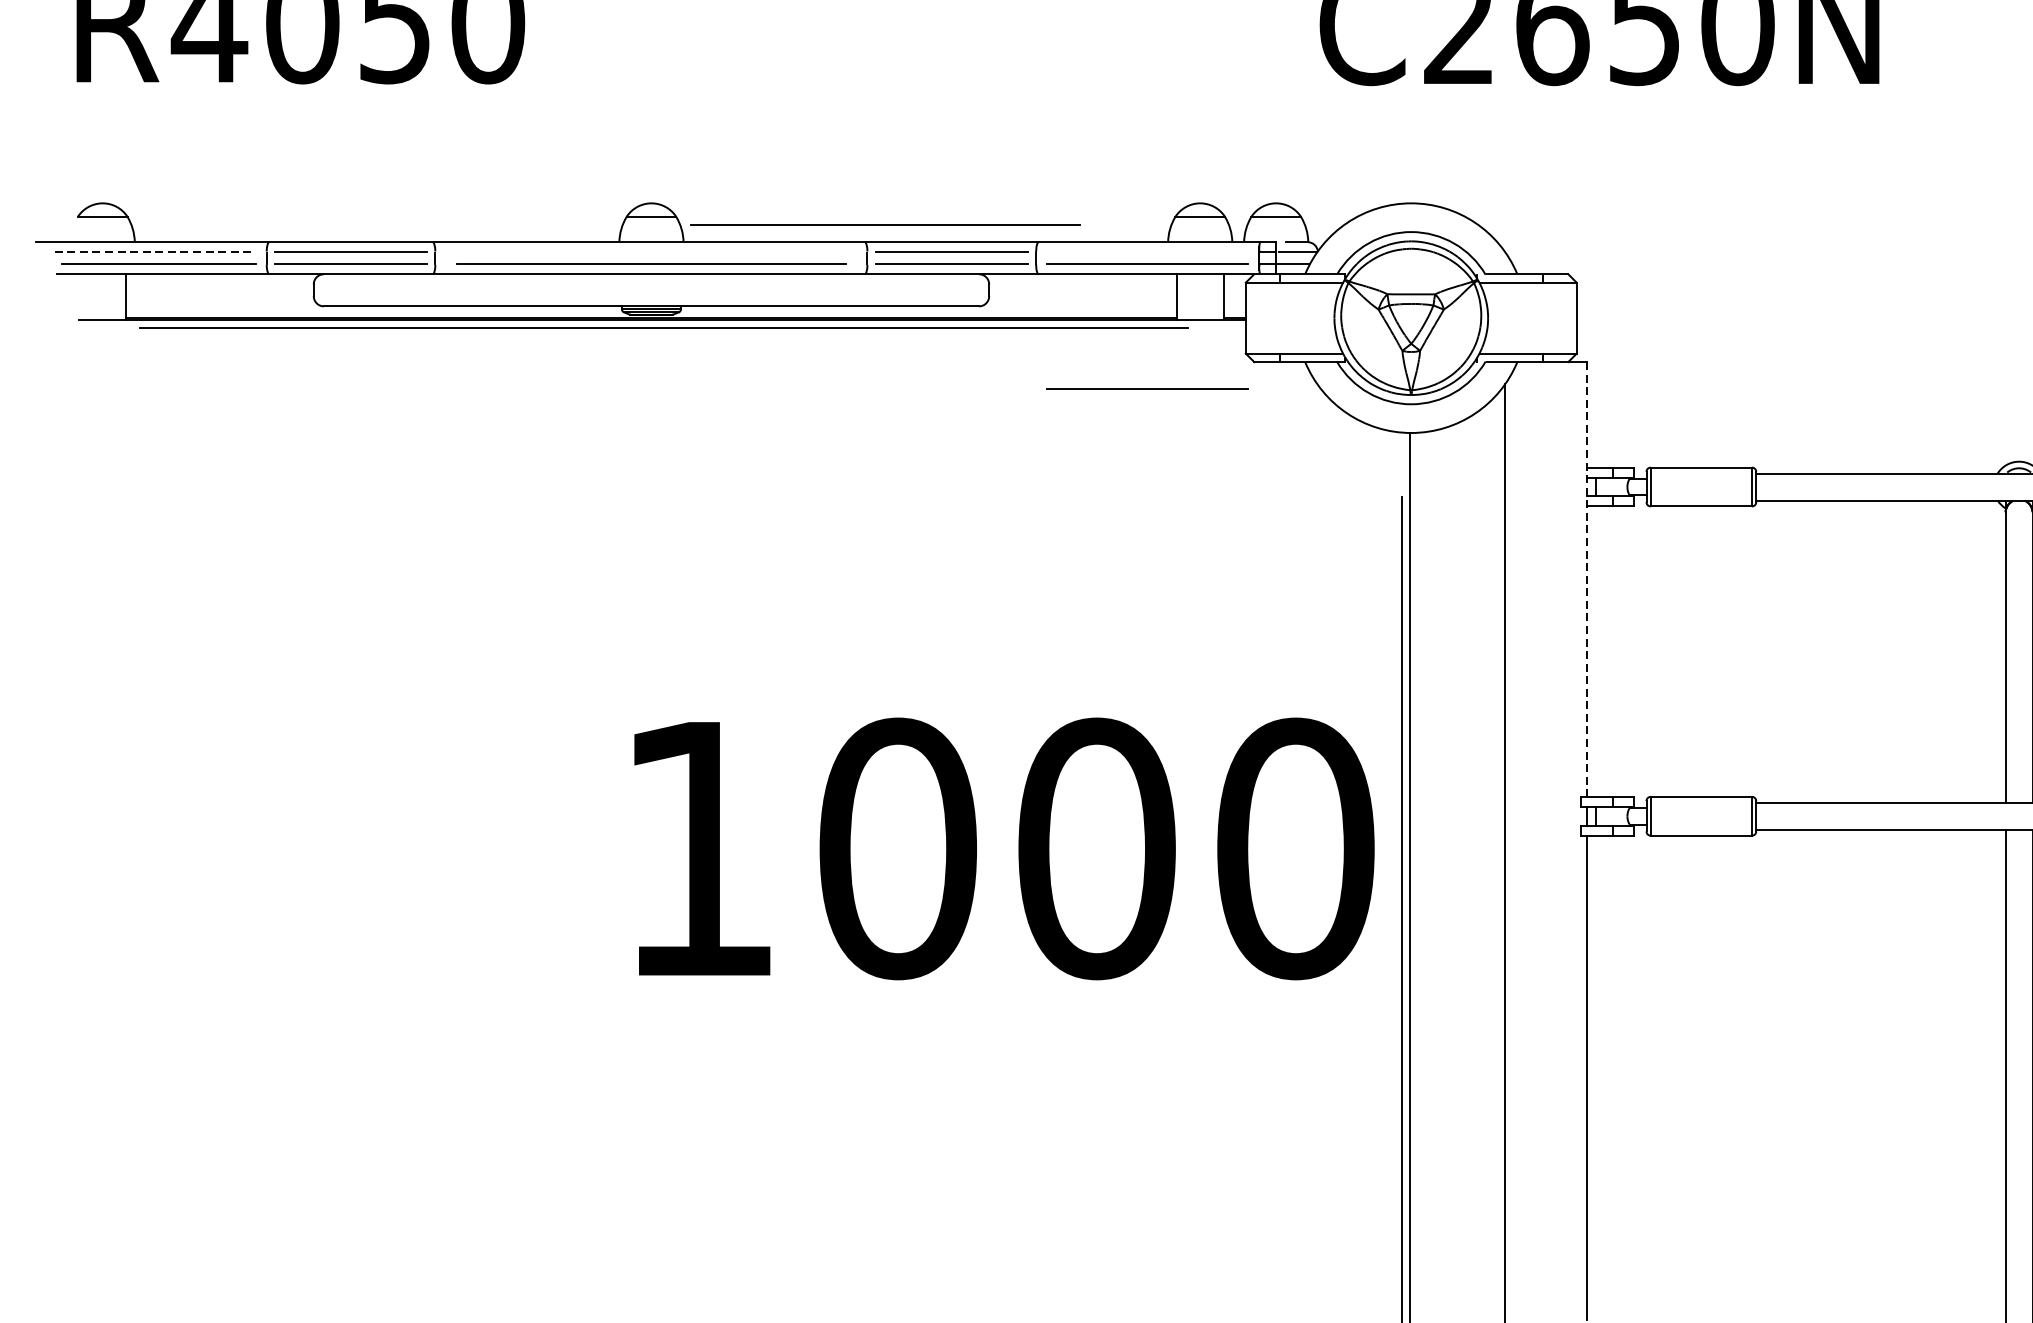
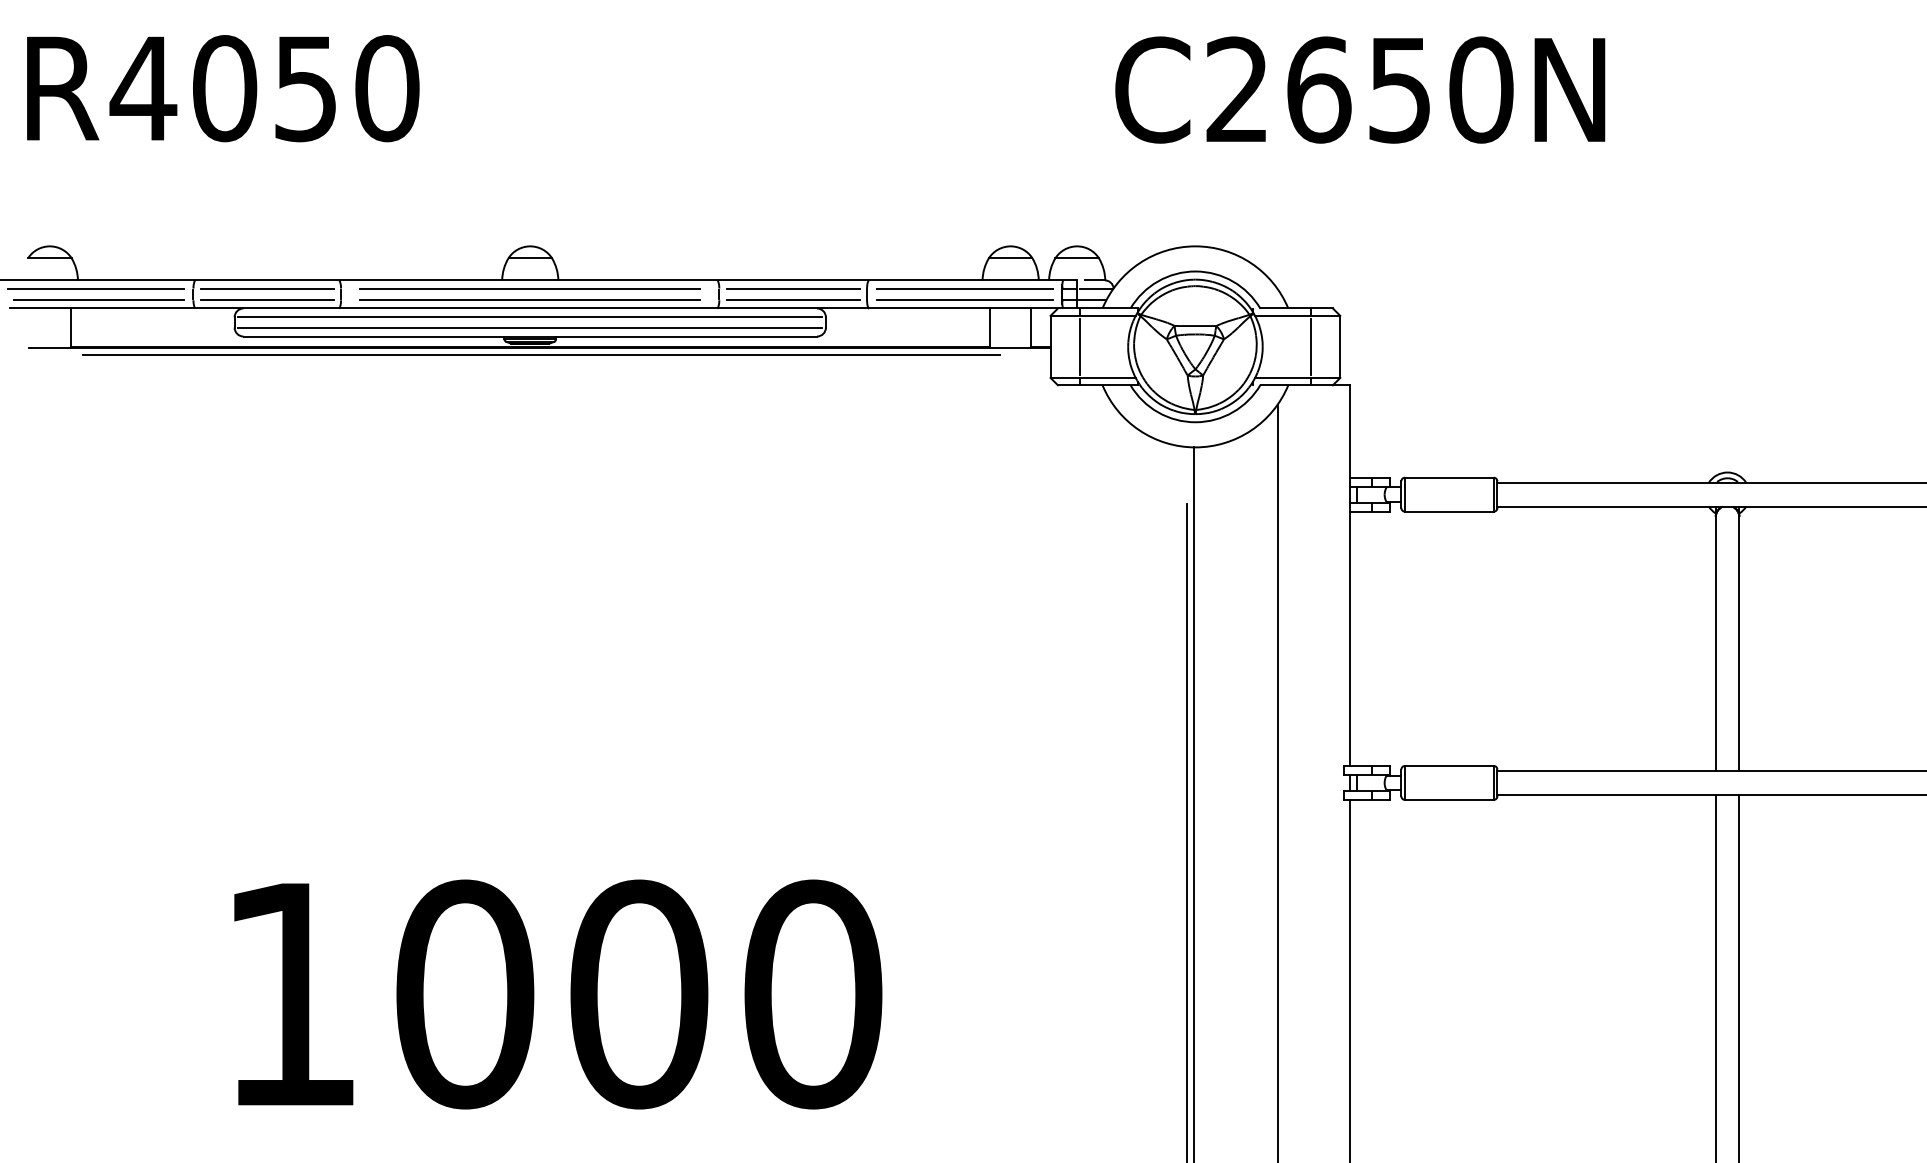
line: (884, 224) -> (529, 288), moved
line: (154, 252) -> (95, 289), dashed -> solid
line: (651, 284) -> (530, 317), added
line: (651, 296) -> (530, 327), added
line: (1279, 317) -> (1080, 346), added
line: (1542, 317) -> (1310, 346), added
line: (1147, 388) -> (964, 288), moved
line: (1587, 580) -> (1349, 576), dashed -> solid
text: (1004, 848) -> (558, 994), moved

